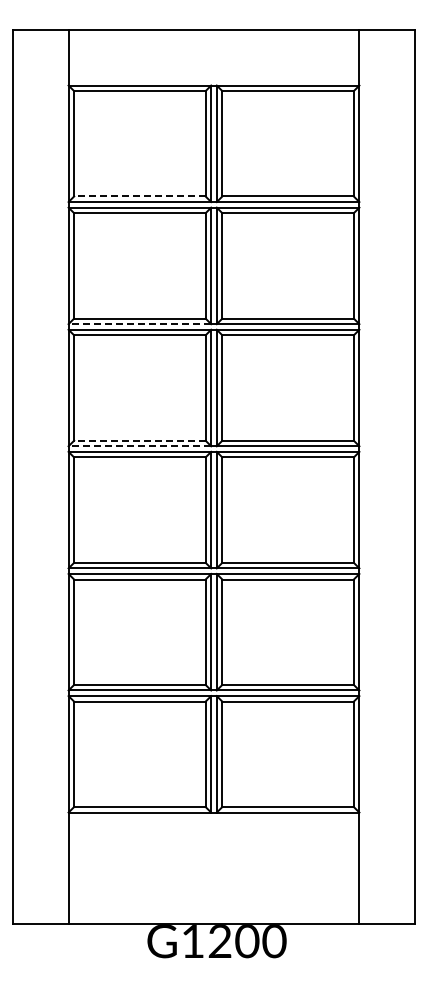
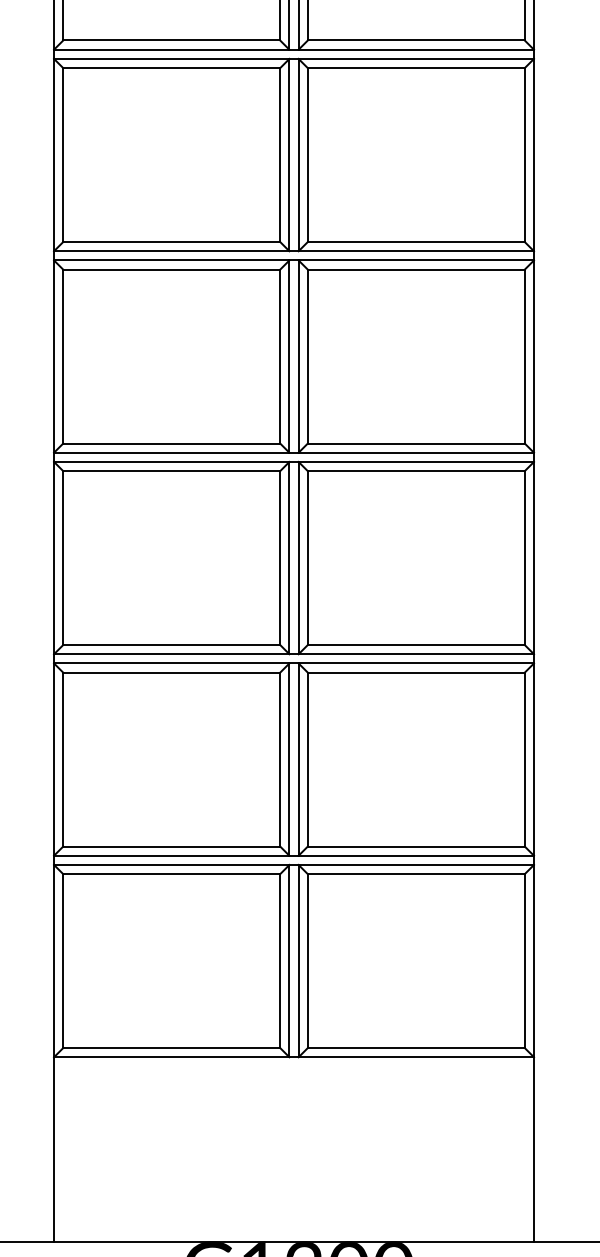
line: (139, 196) -> (171, 40), dashed -> solid
line: (139, 324) -> (171, 251), dashed -> solid
line: (139, 440) -> (171, 443), dashed -> solid
line: (139, 446) -> (171, 453), dashed -> solid

